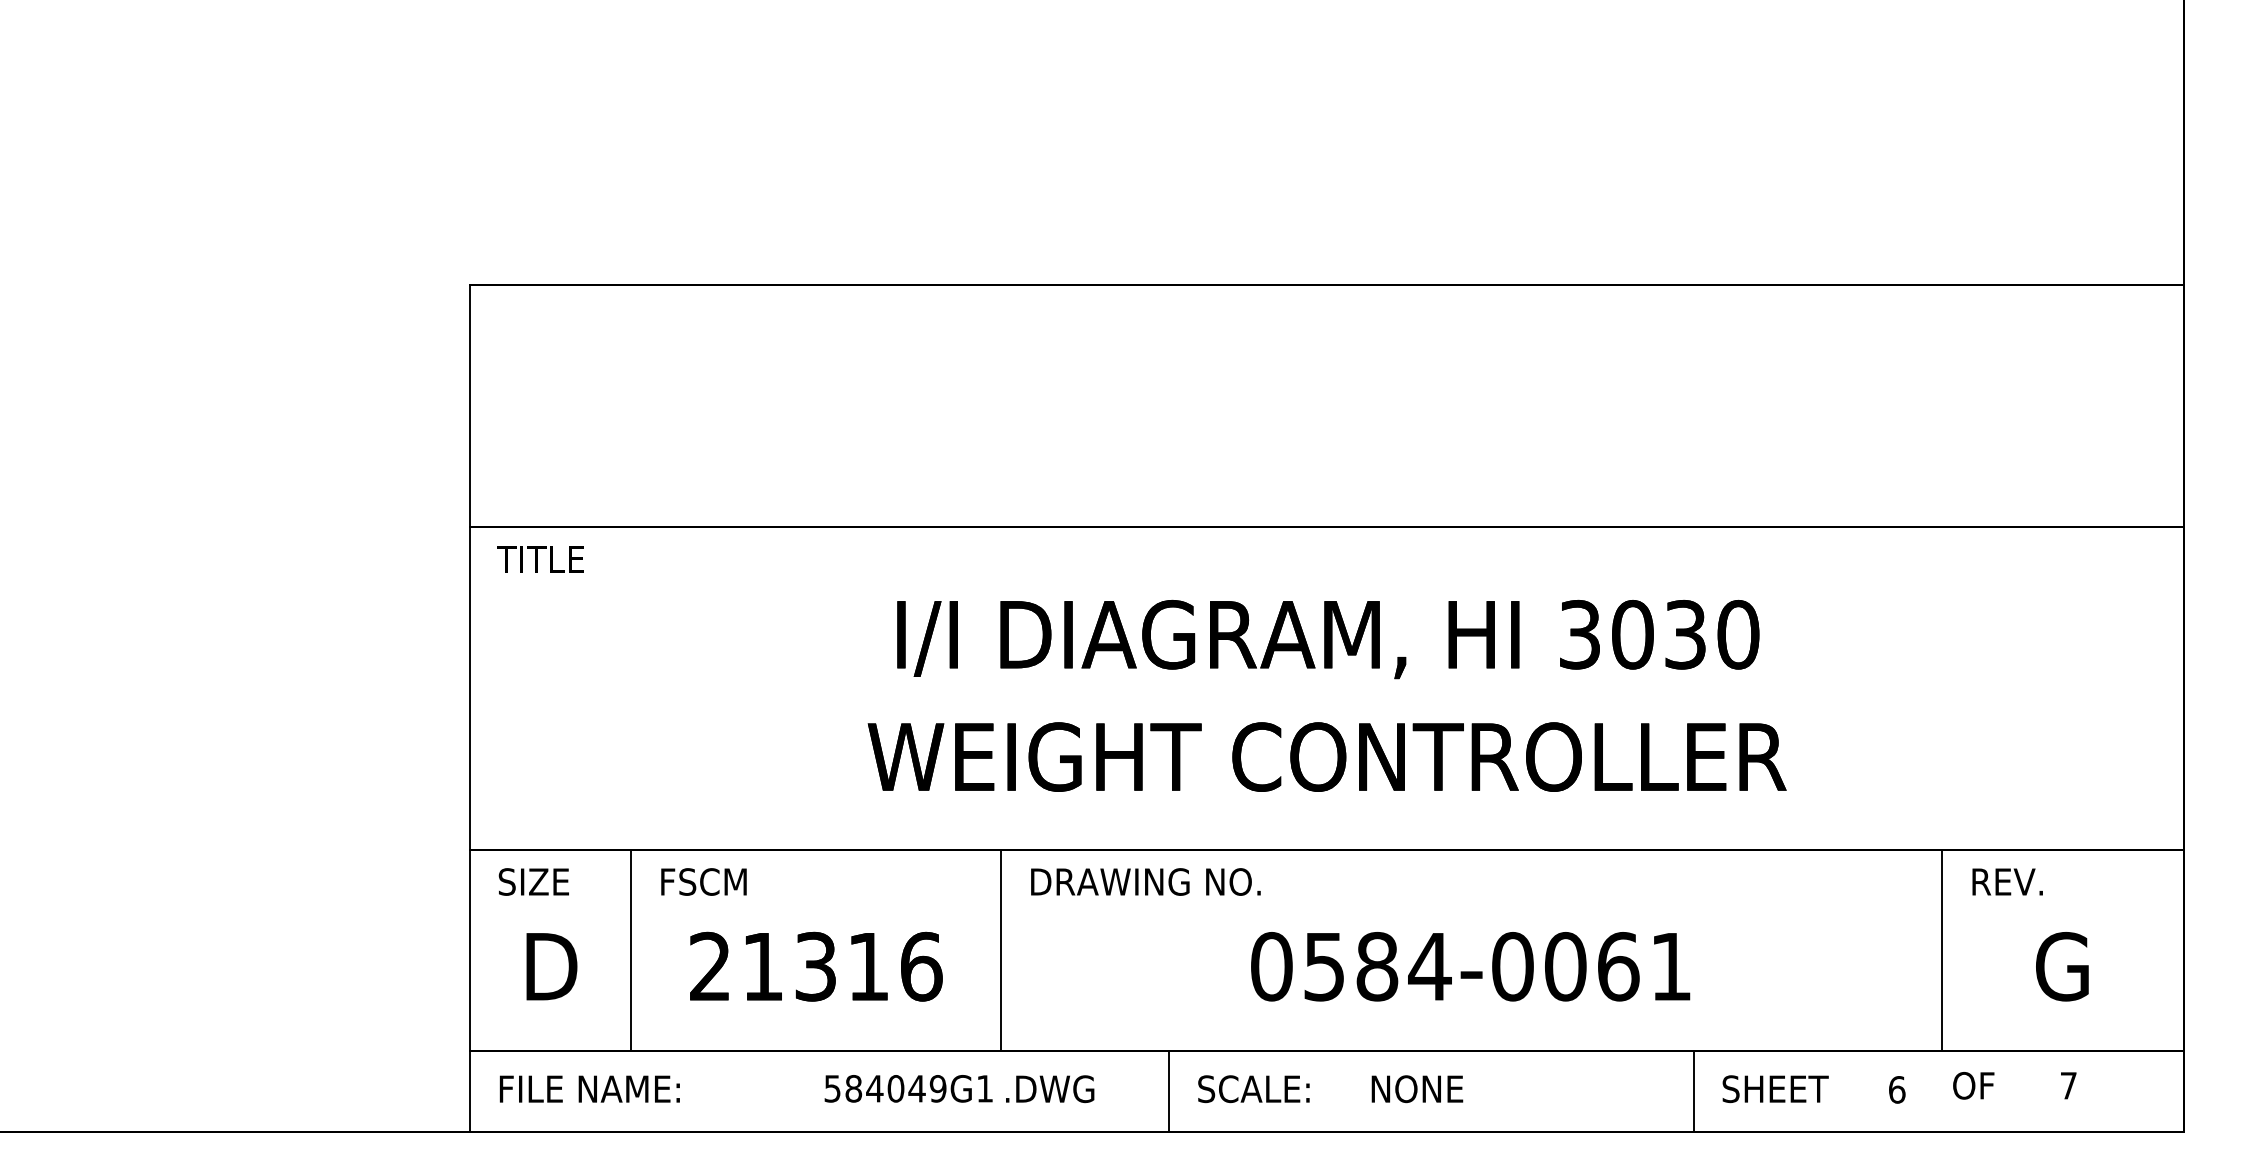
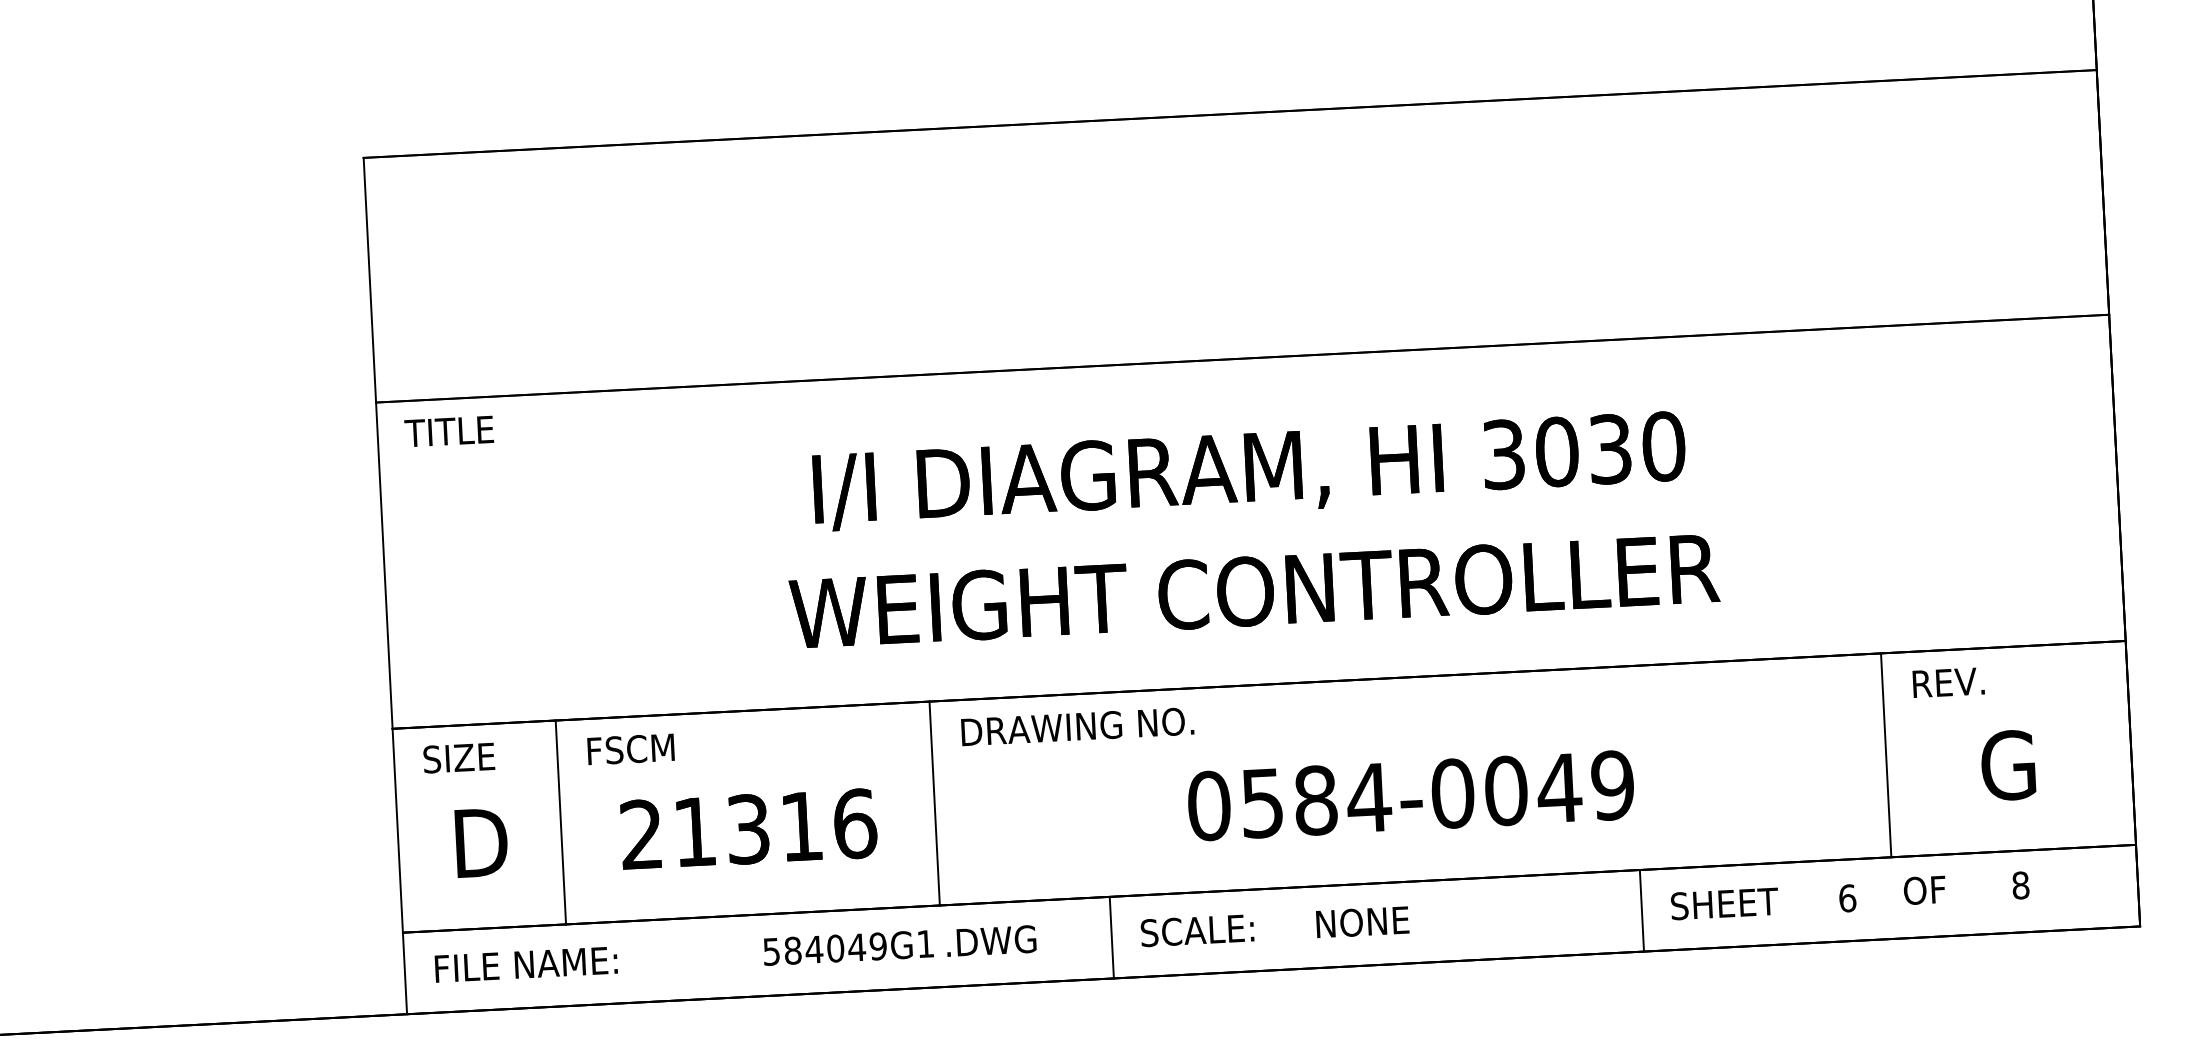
text: (1643, 966) -> (1584, 786), 0584-0061 -> 0584-0049
text: (2068, 1085) -> (2020, 885), 7 -> 8

